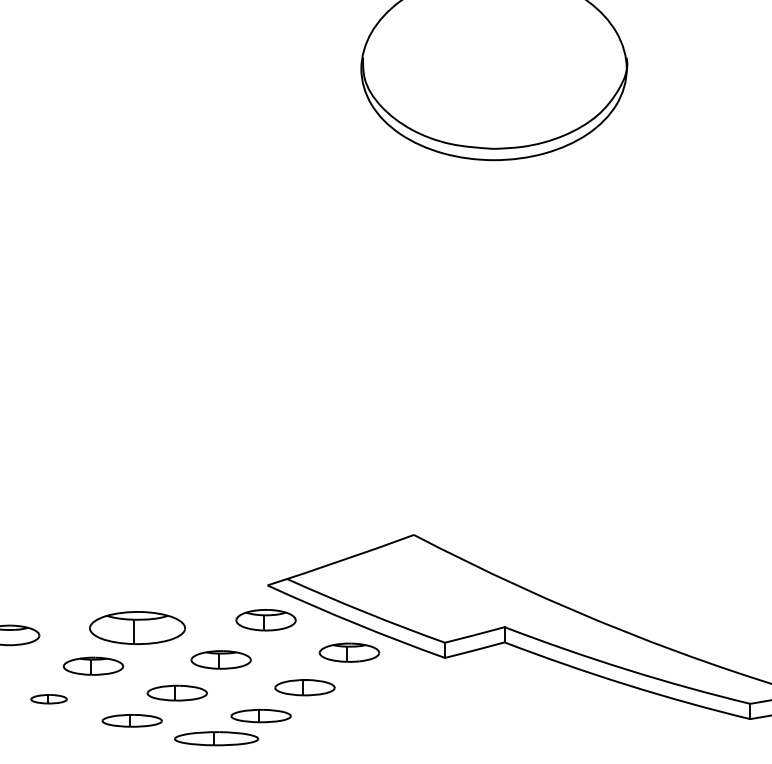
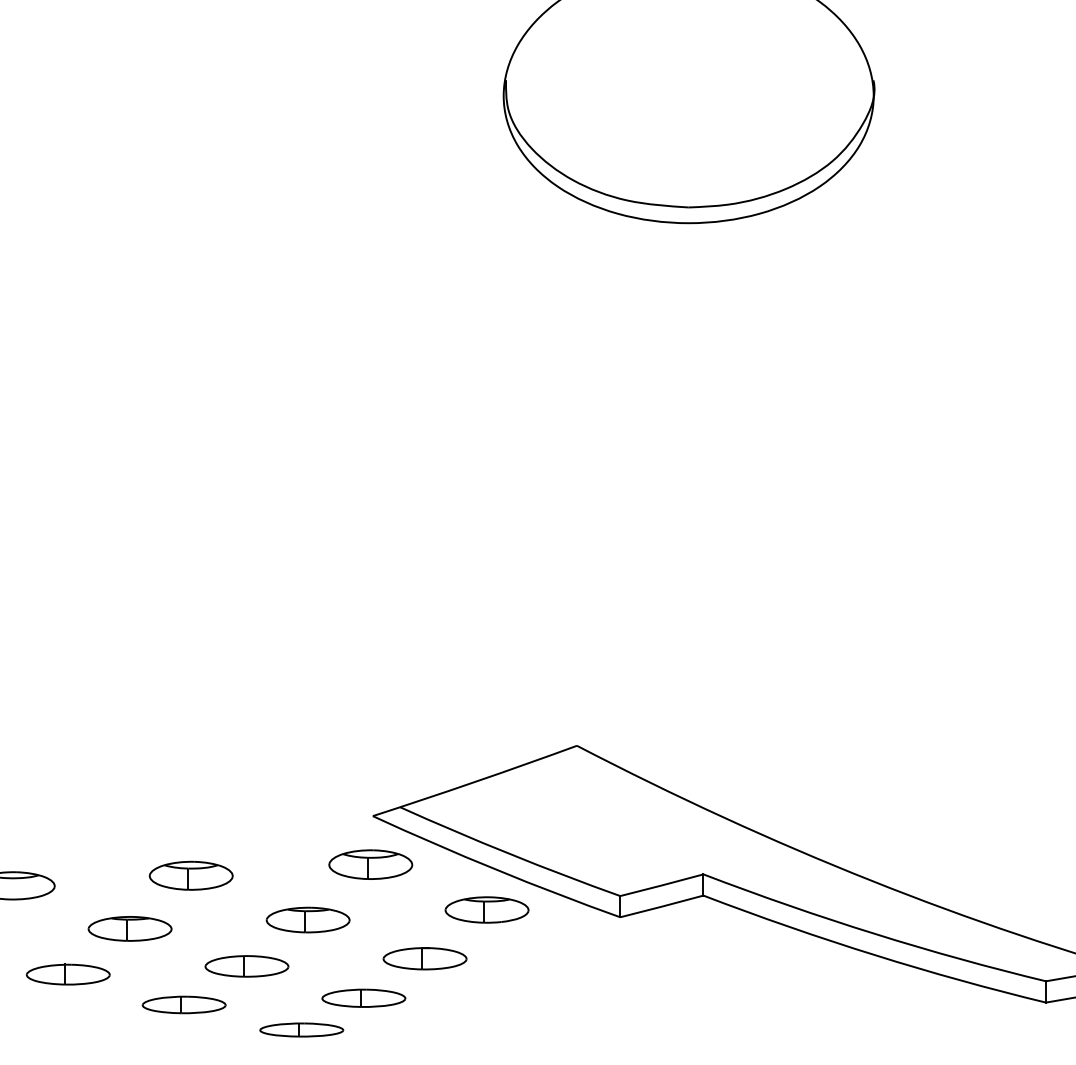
part: (136, 628) -> (190, 876), size x0.62
part: (48, 699) -> (67, 975), size x1.67
part: (216, 738) -> (301, 1029), size x0.71

